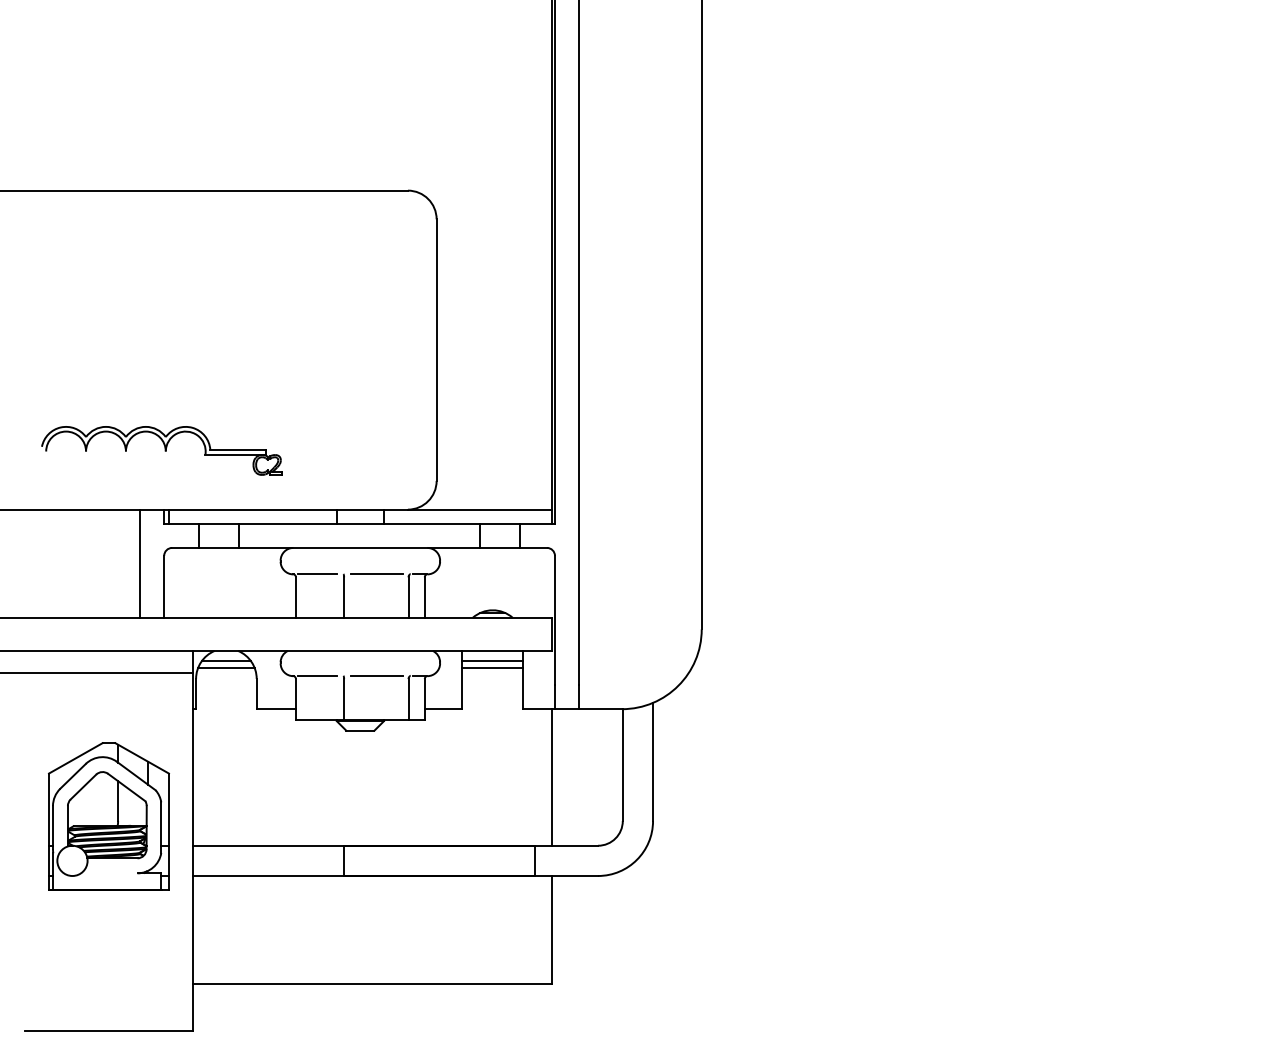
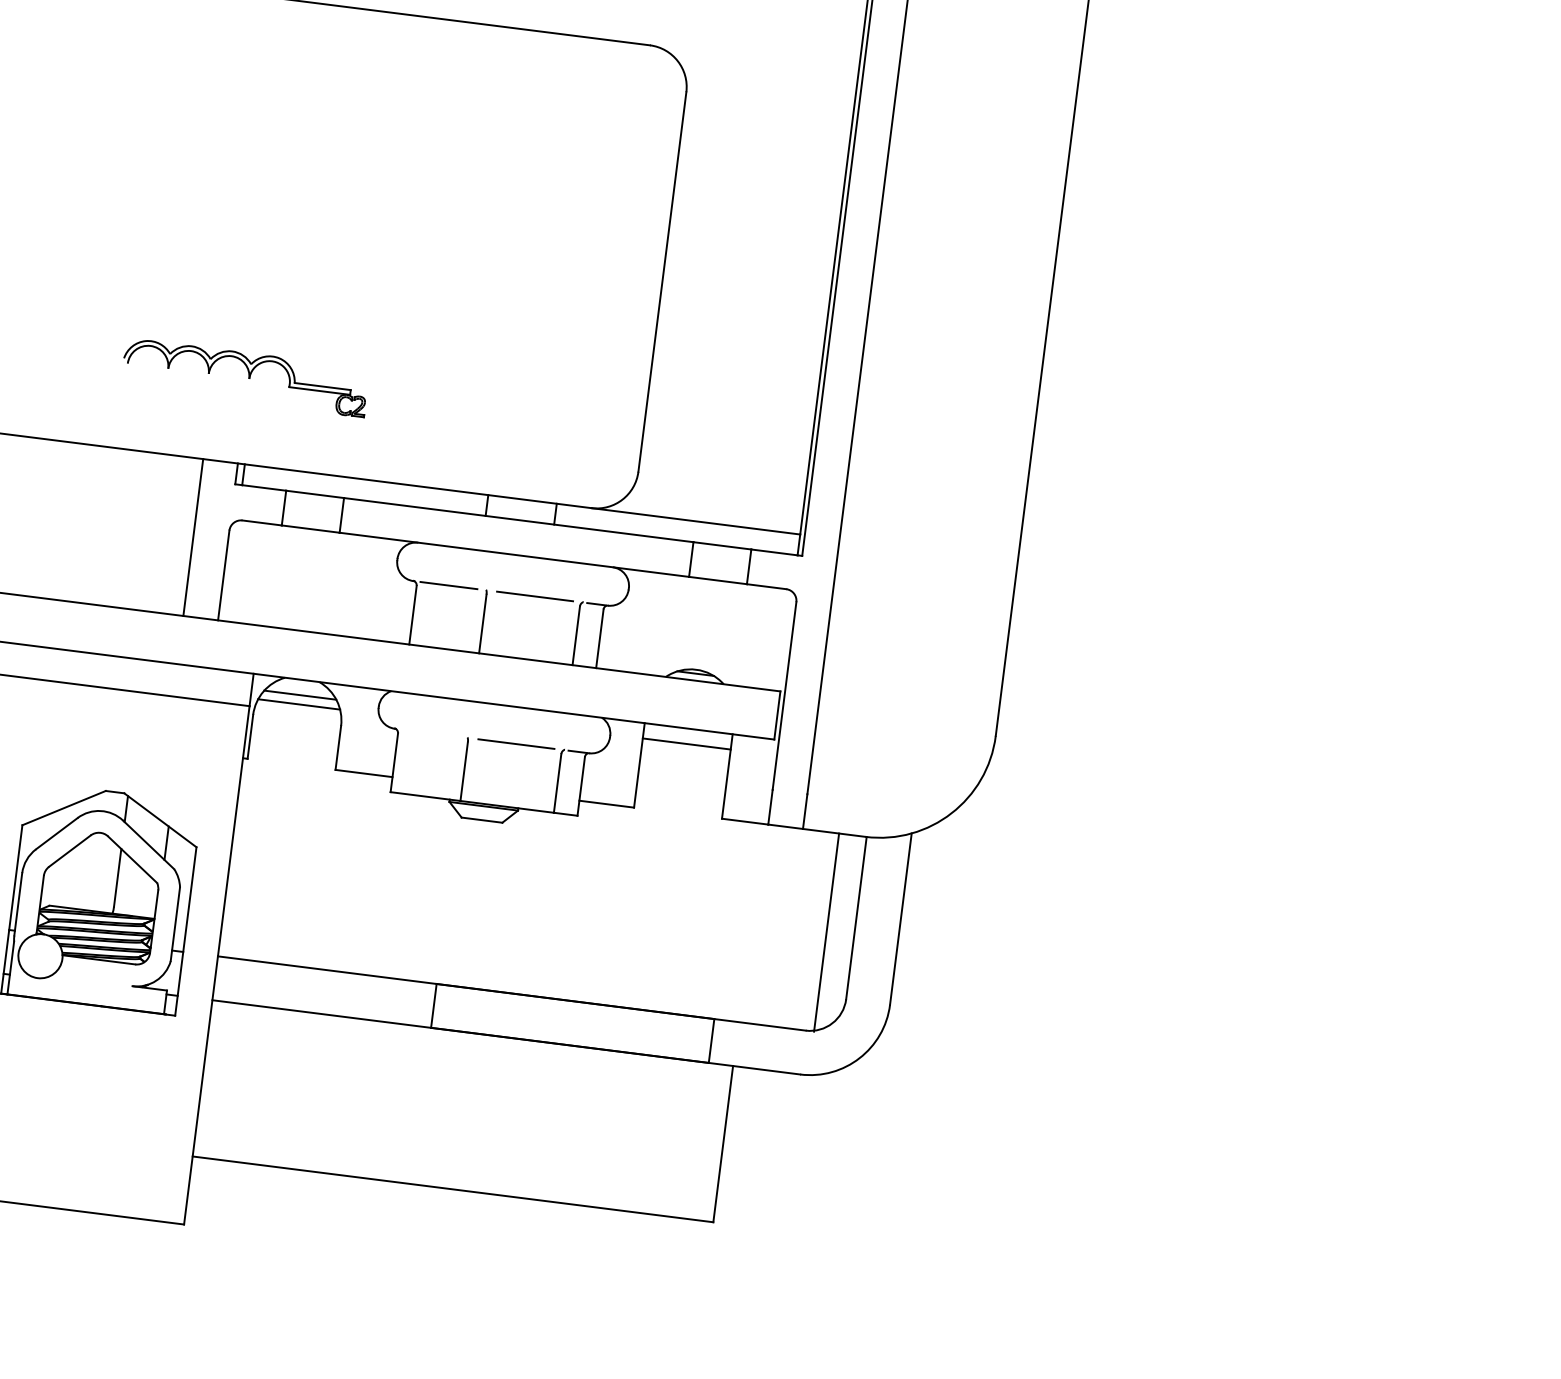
part: (161, 450) -> (244, 377), size x0.7
line: (492, 667) -> (685, 752), removed
line: (317, 676) -> (429, 733), removed
line: (551, 777) -> (826, 932), moved

